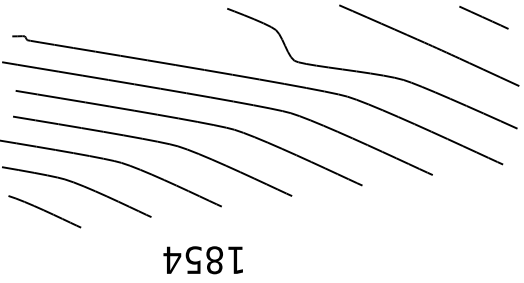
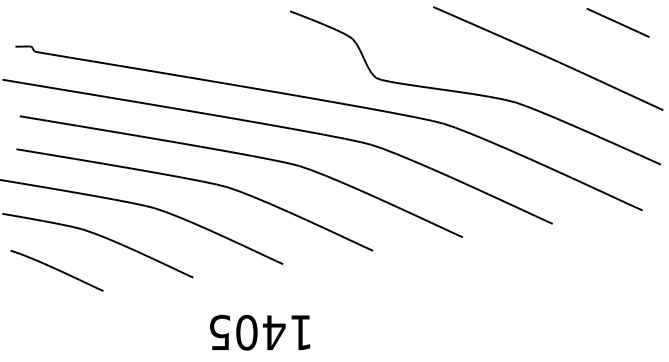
text: (193, 260) -> (246, 333), 1854 -> 1405

